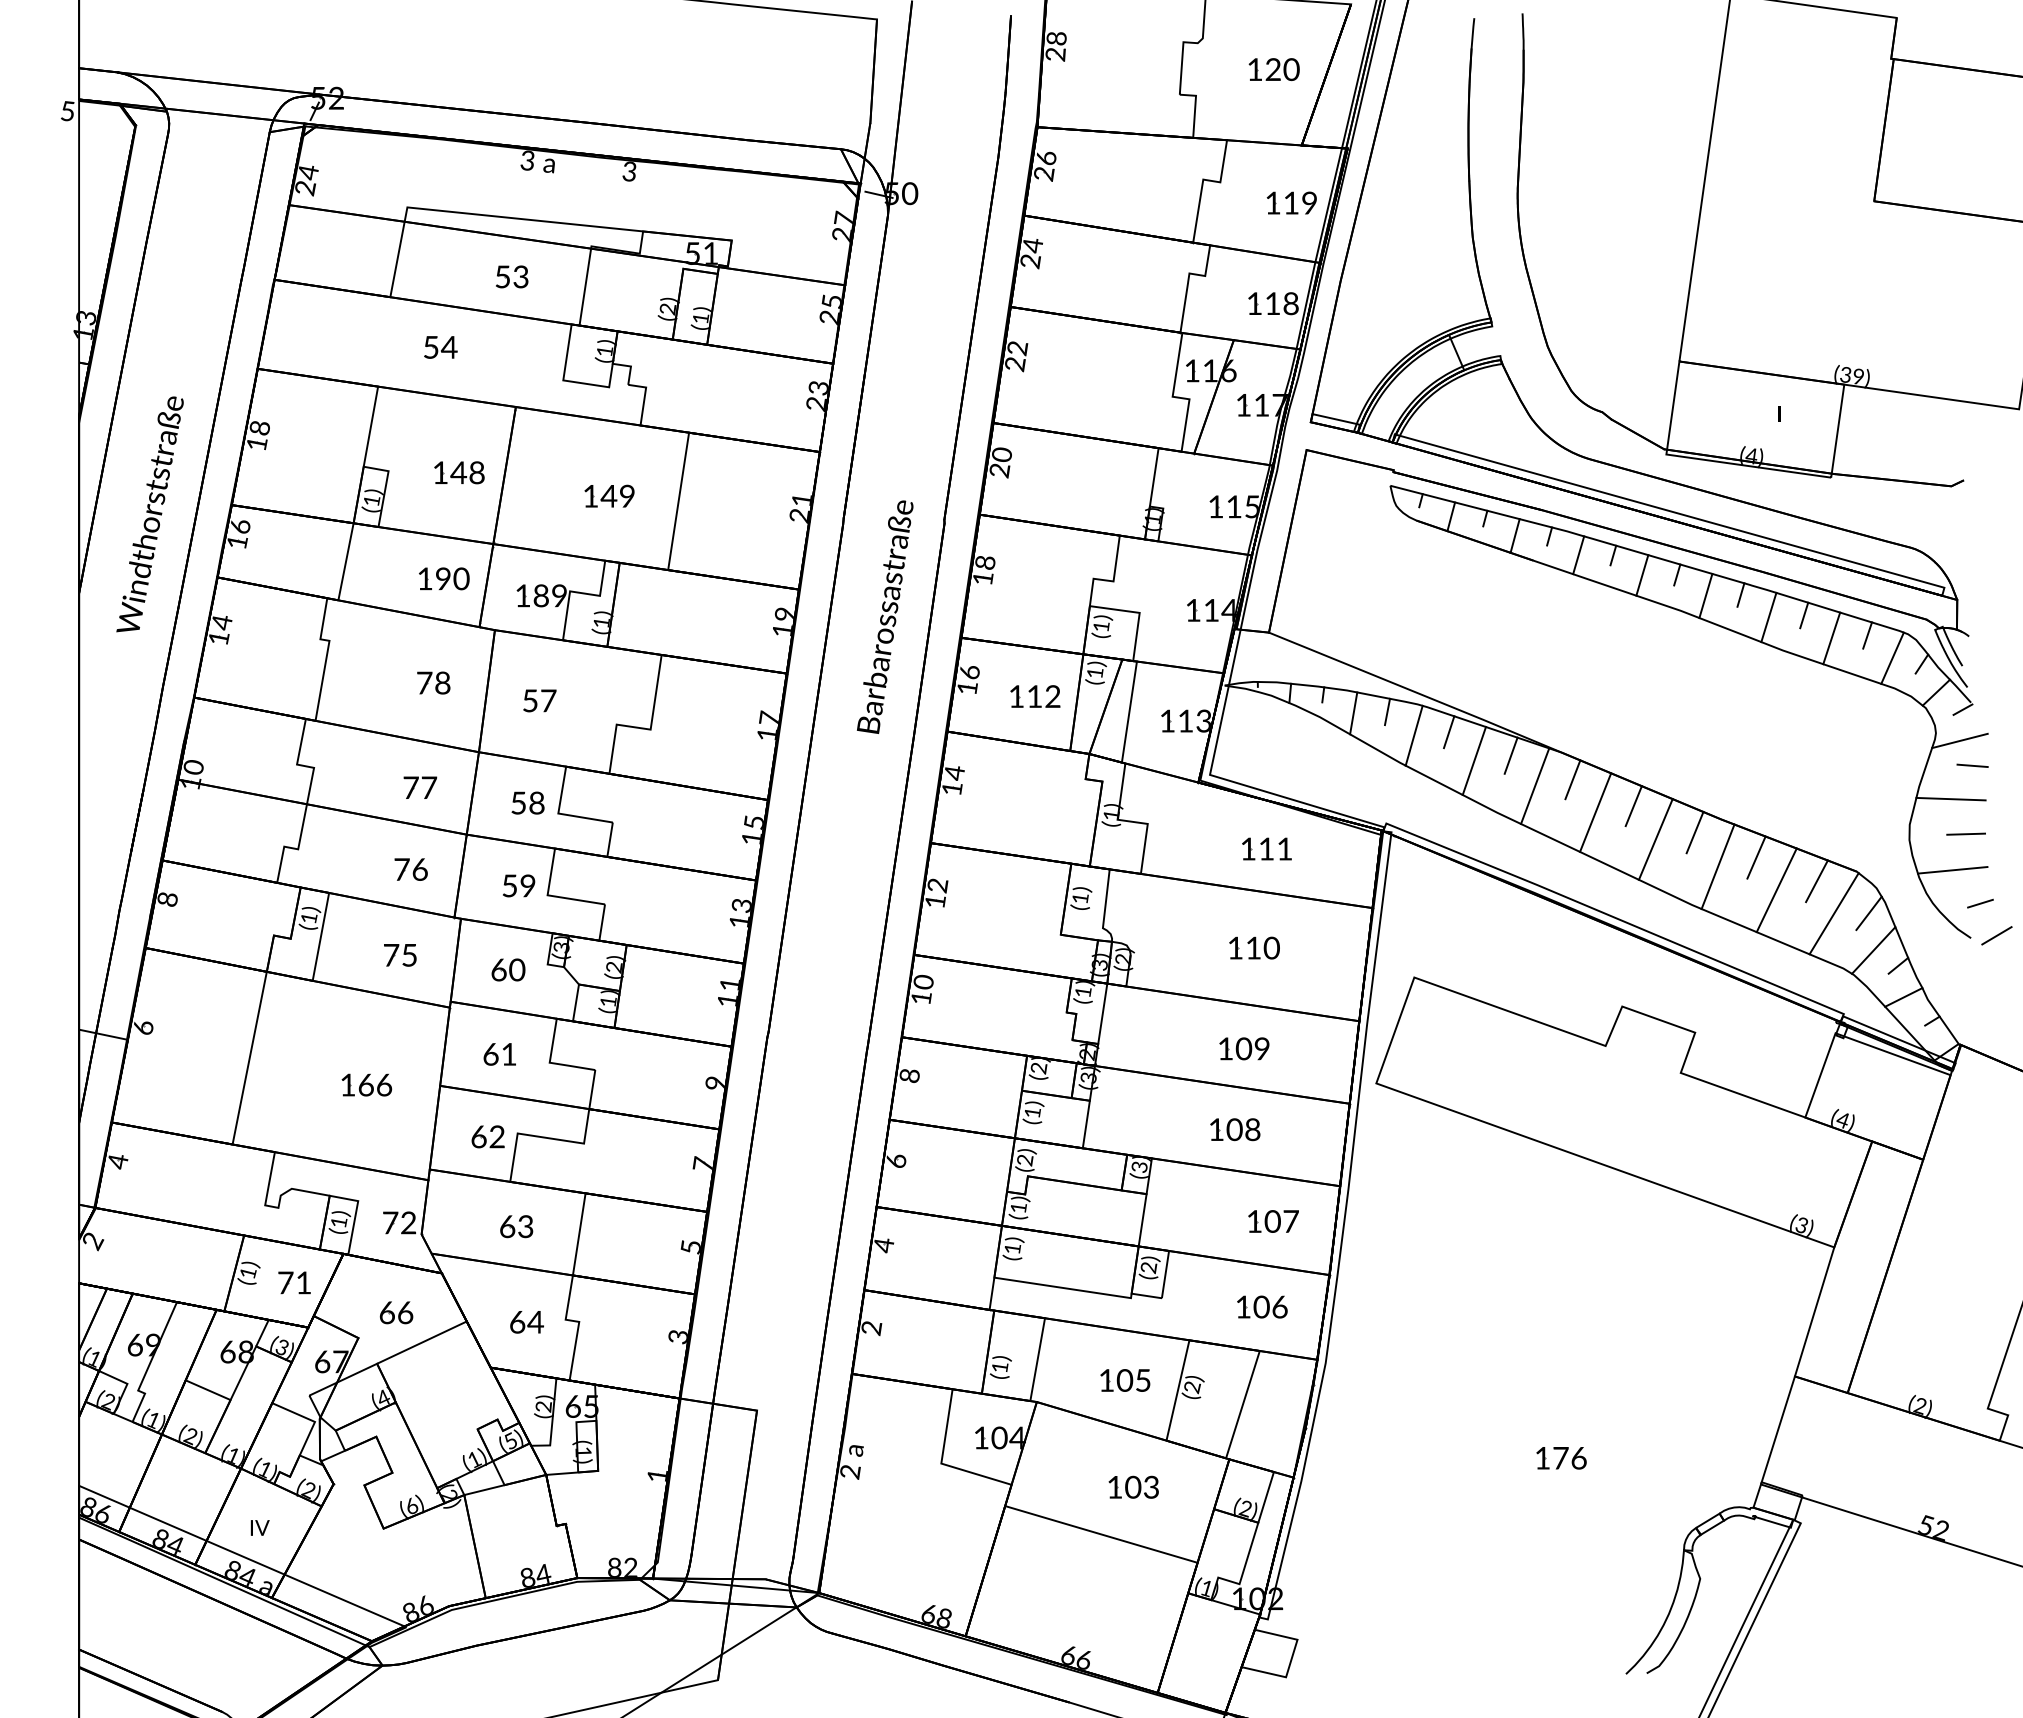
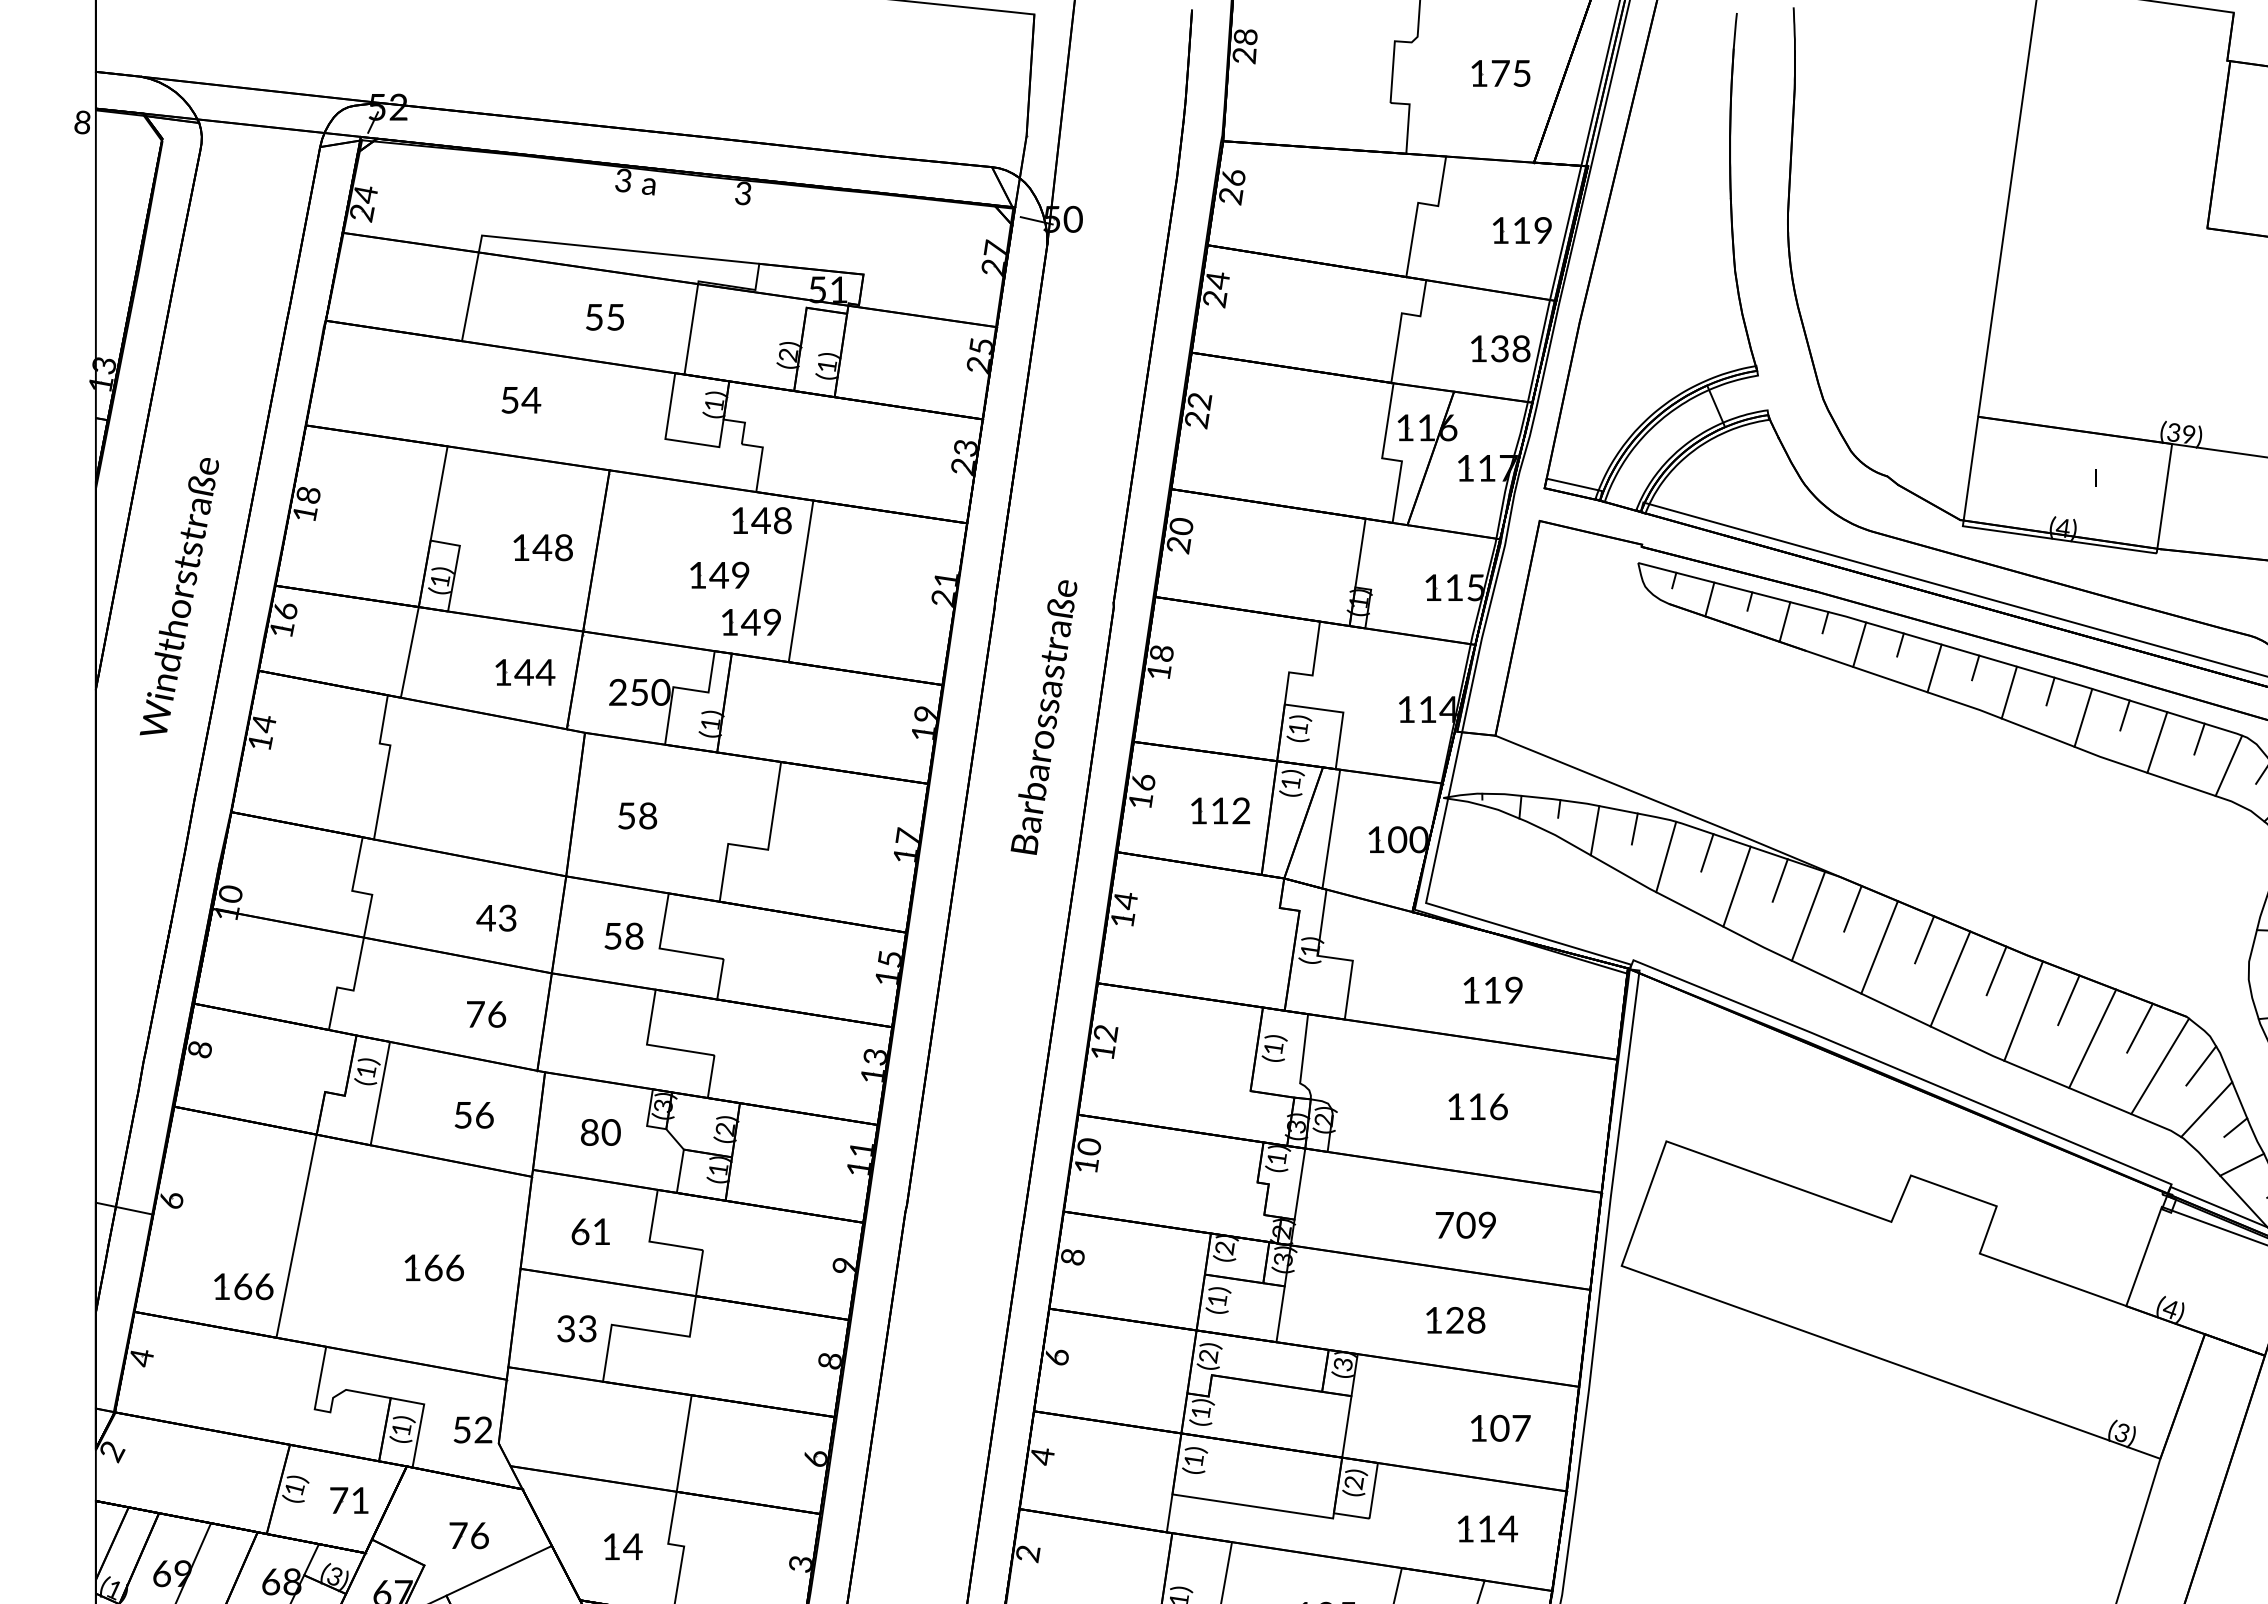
text: (1282, 69) -> (1511, 73), 120 -> 175
text: (67, 111) -> (82, 122), 5 -> 8
text: (520, 276) -> (615, 316), 53 -> 55
text: (1272, 303) -> (1499, 348), 118 -> 138
part: (645, 449) -> (762, 520), added
part: (636, 535) -> (751, 621), added
text: (451, 578) -> (533, 672), 190 -> 144
text: (541, 595) -> (639, 692), 189 -> 250
part: (433, 682) -> (512, 794), removed
text: (548, 700) -> (648, 815), 57 -> 58
text: (1194, 720) -> (1407, 839), 113 -> 100
text: (419, 787) -> (496, 917), 77 -> 43
text: (1284, 848) -> (1513, 989), 111 -> 119
part: (519, 885) -> (613, 1033), removed
text: (1271, 947) -> (1498, 1106), 110 -> 116
text: (400, 955) -> (473, 1115), 75 -> 56
text: (498, 969) -> (589, 1131), 60 -> 80
text: (1225, 1048) -> (1444, 1224), 109 -> 709
part: (204, 1100) -> (243, 1286), added
text: (1234, 1129) -> (1454, 1320), 108 -> 128
text: (487, 1136) -> (576, 1328), 62 -> 33
text: (702, 1163) -> (829, 1360), 7 -> 8
text: (390, 1222) -> (462, 1429), 72 -> 52
part: (516, 1226) -> (610, 1434), removed
text: (690, 1247) -> (815, 1458), 5 -> 6
text: (1270, 1306) -> (1497, 1528), 106 -> 114
text: (387, 1312) -> (458, 1535), 66 -> 76
text: (517, 1321) -> (611, 1545), 64 -> 14

